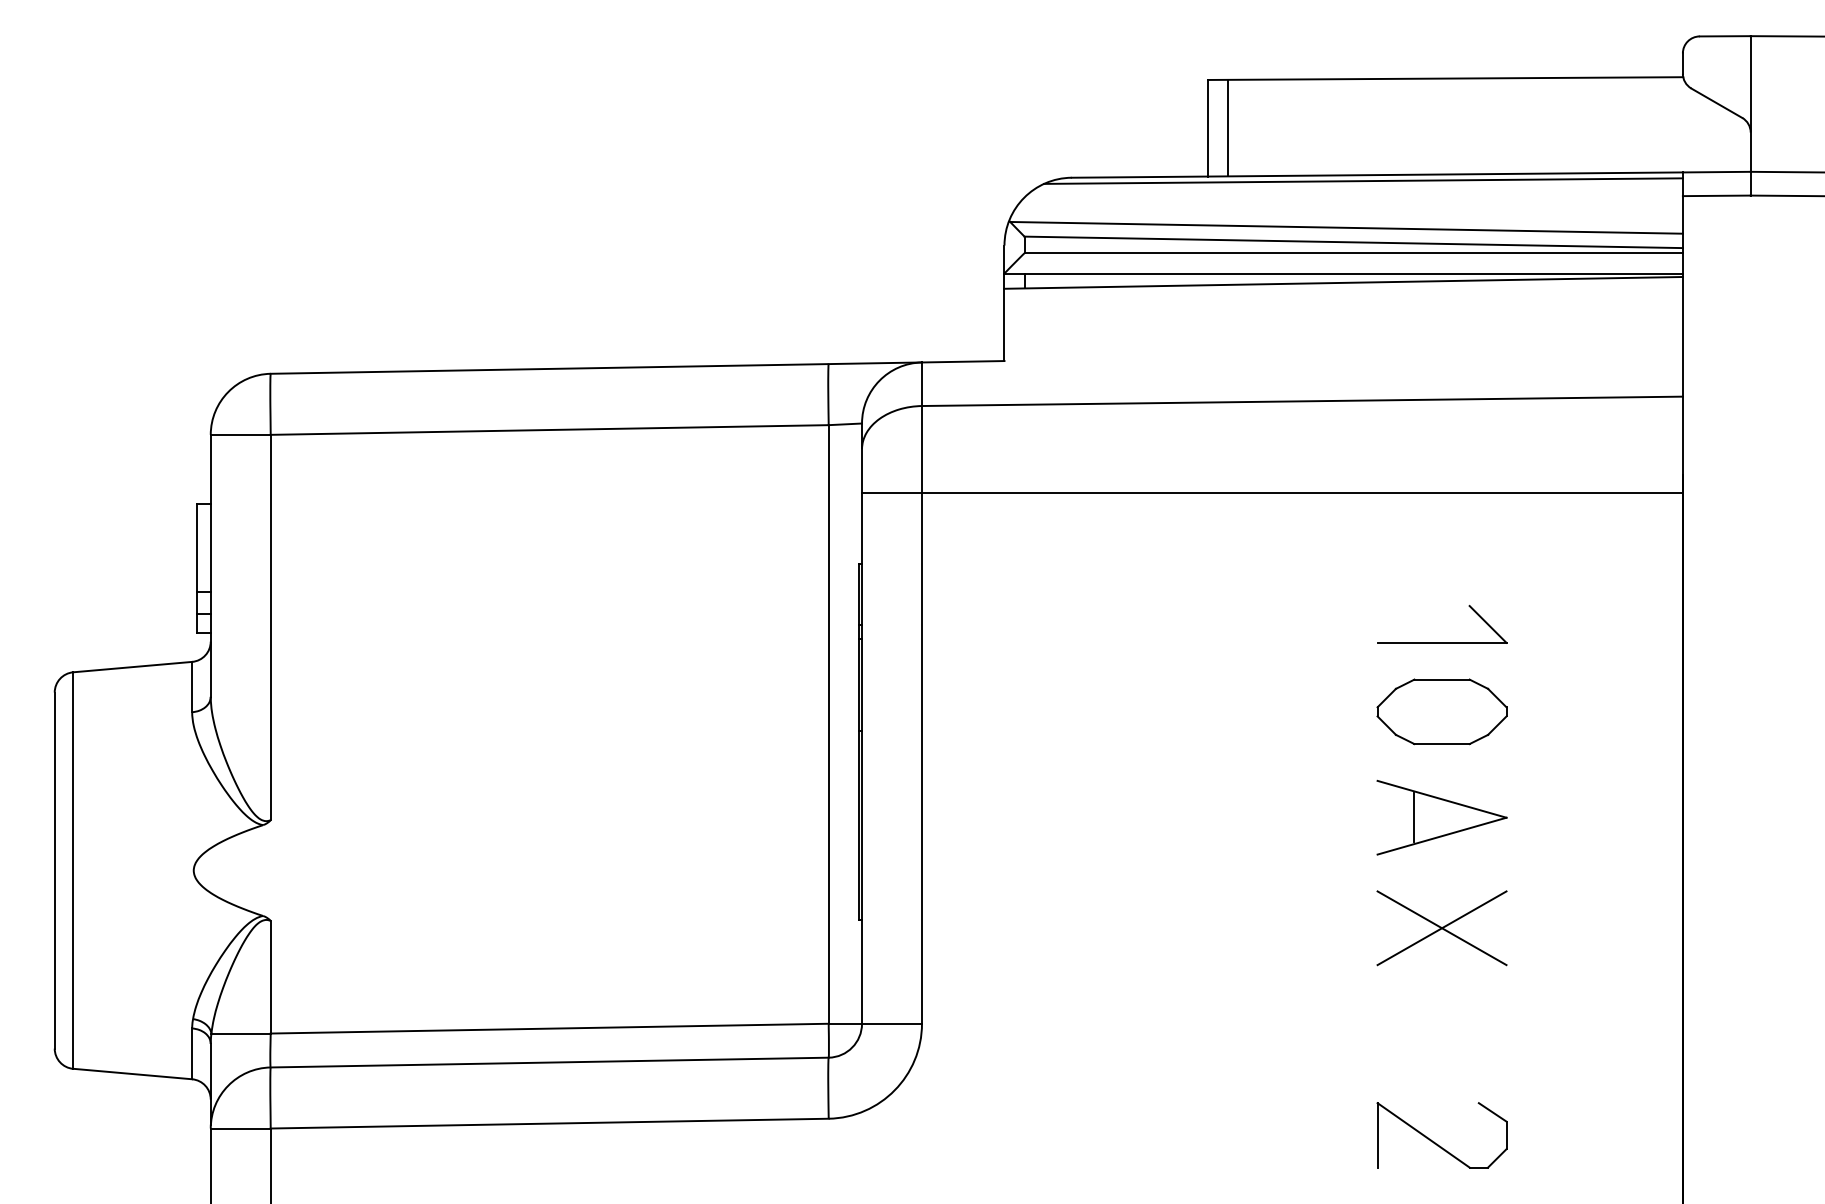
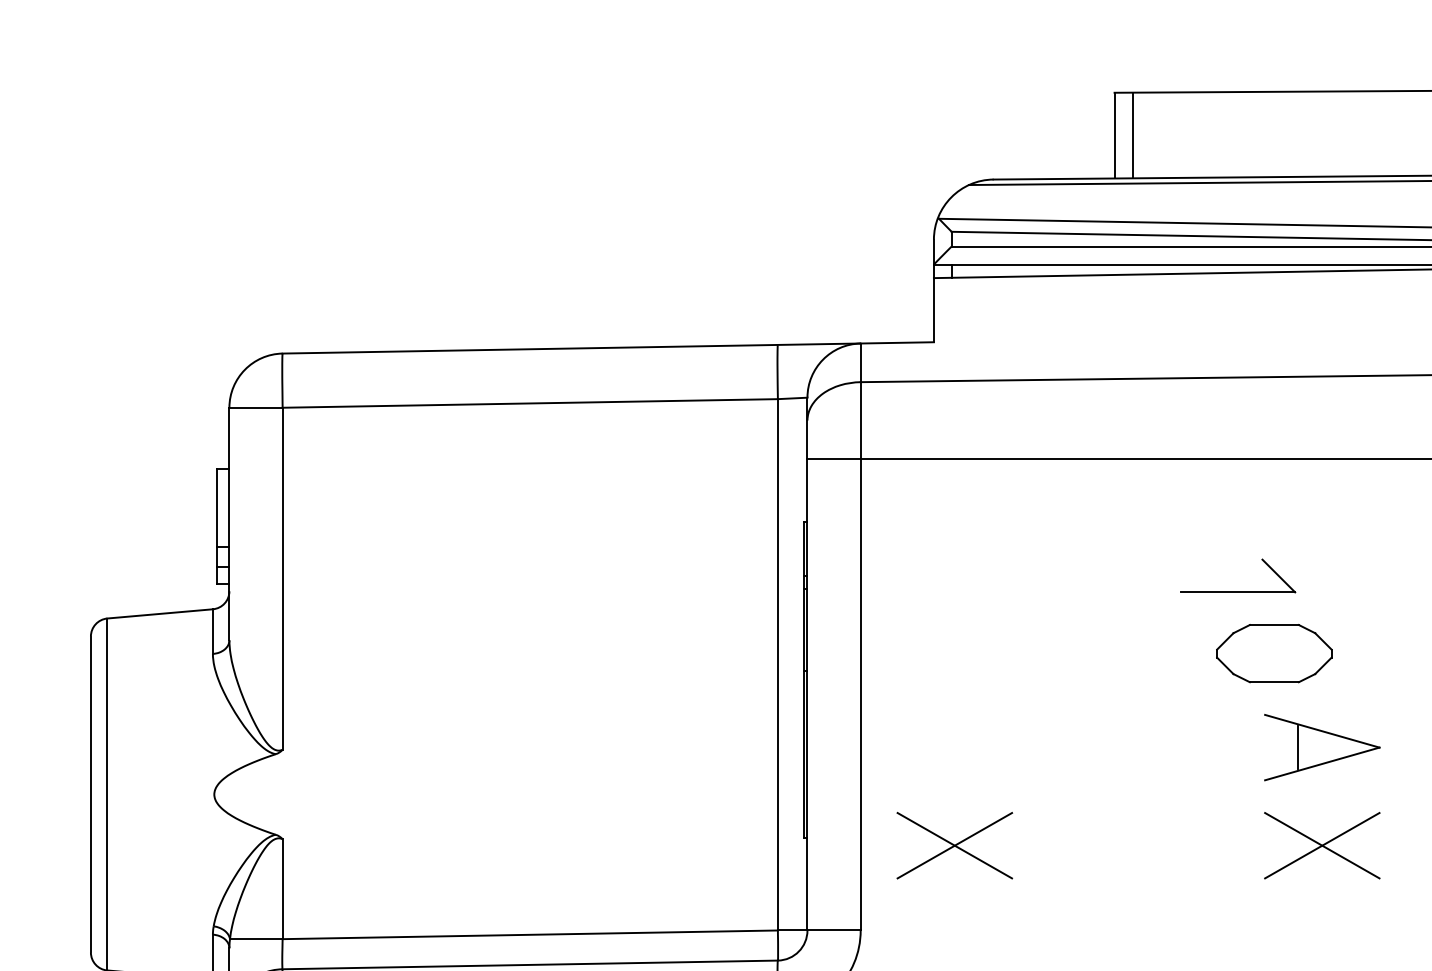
part: (1442, 642) -> (1238, 592), moved
part: (1441, 711) -> (1273, 653), moved
part: (1027, 928) -> (954, 845), added

